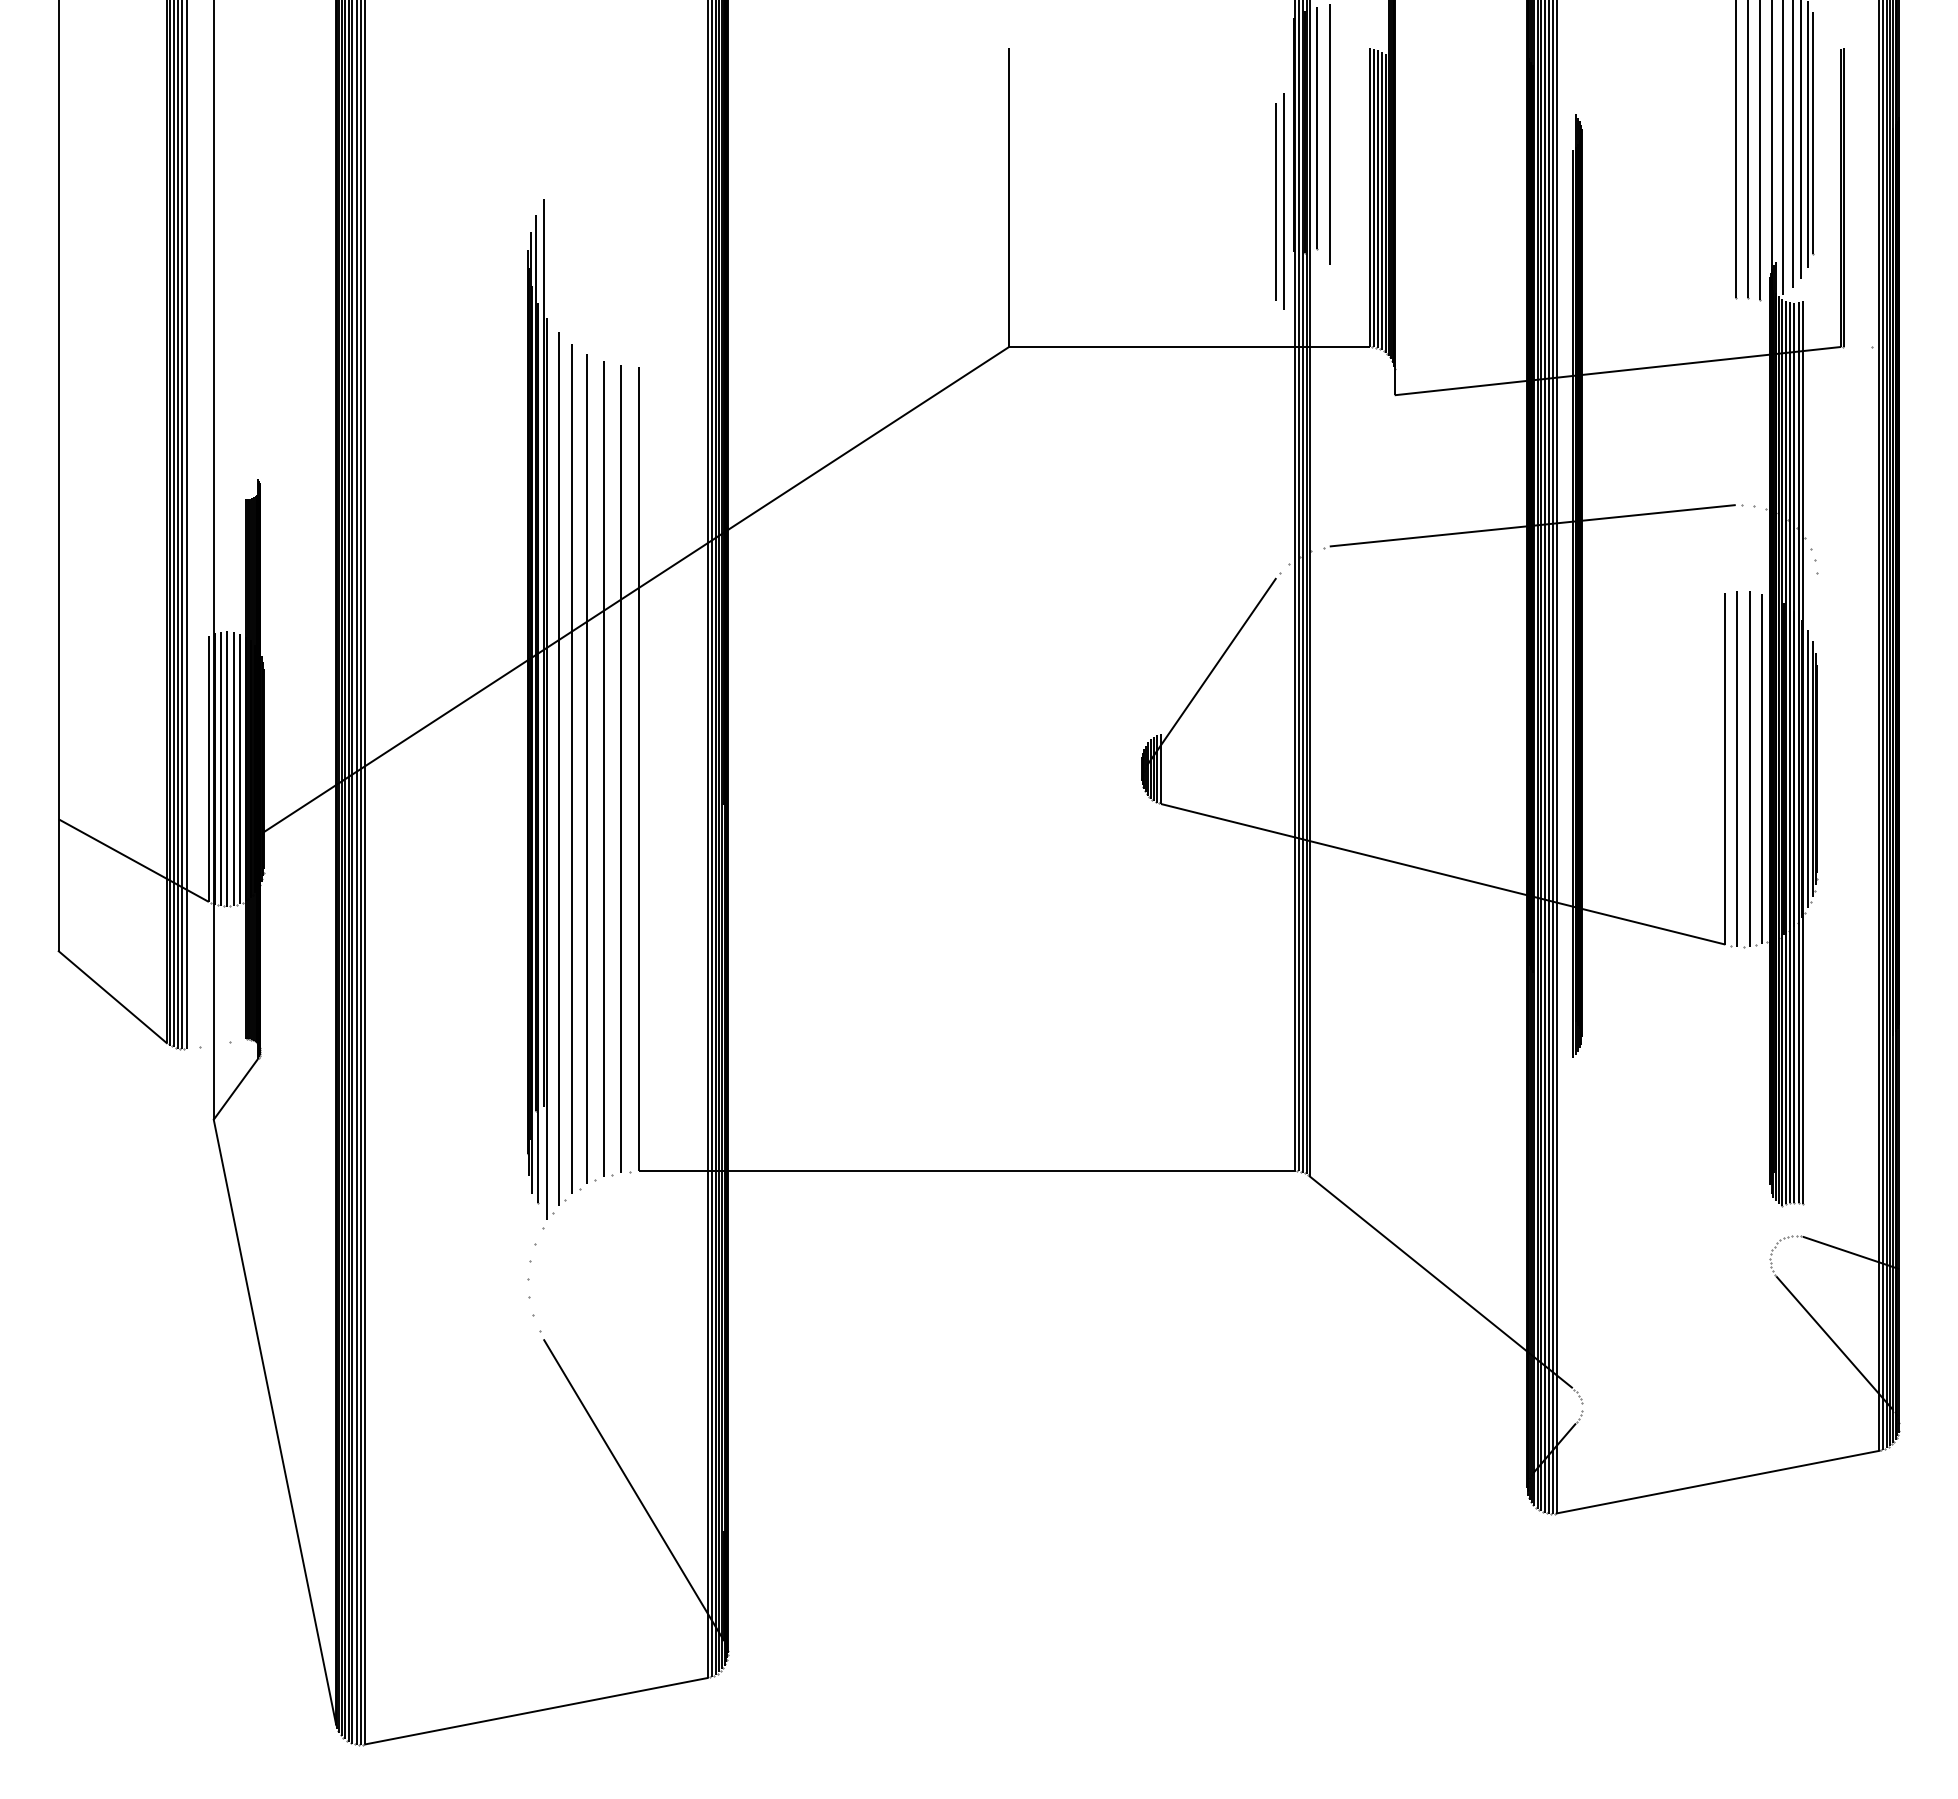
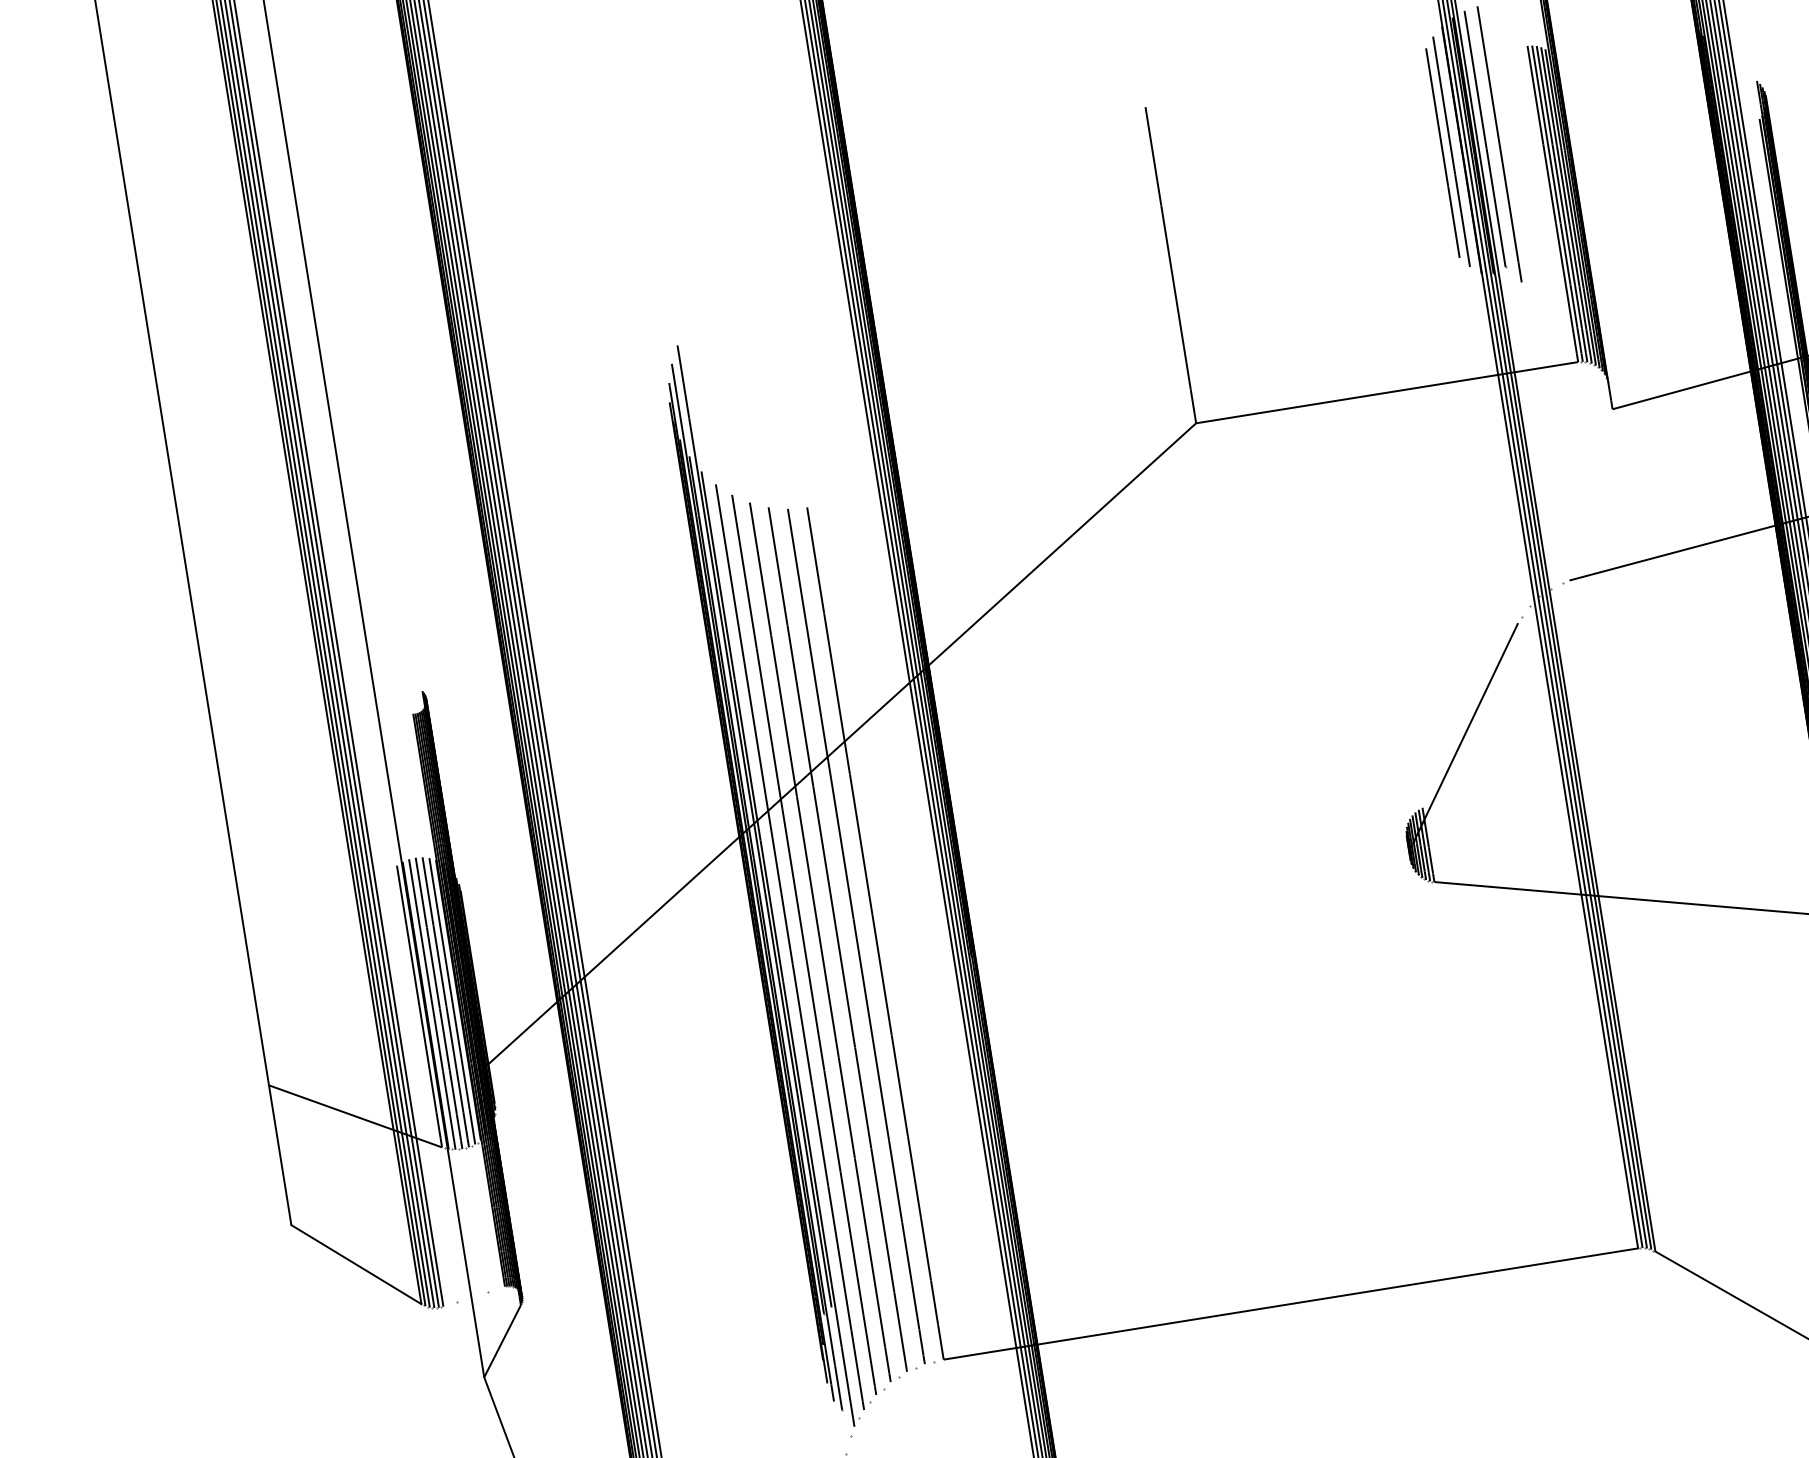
part: (1279, 201) -> (1446, 152), moved

